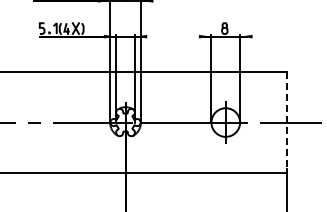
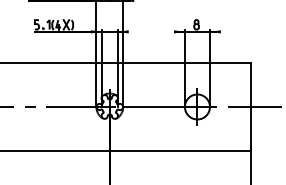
line: (286, 123) -> (250, 107), dashed -> solid

